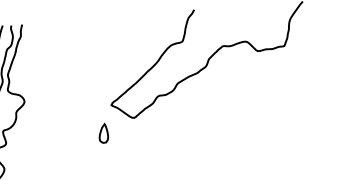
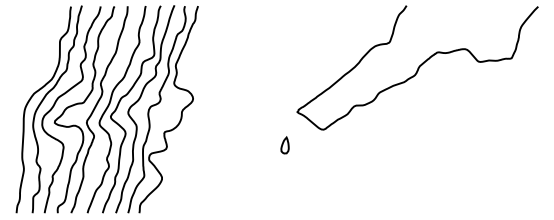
part: (103, 133) -> (284, 145), size x0.71

